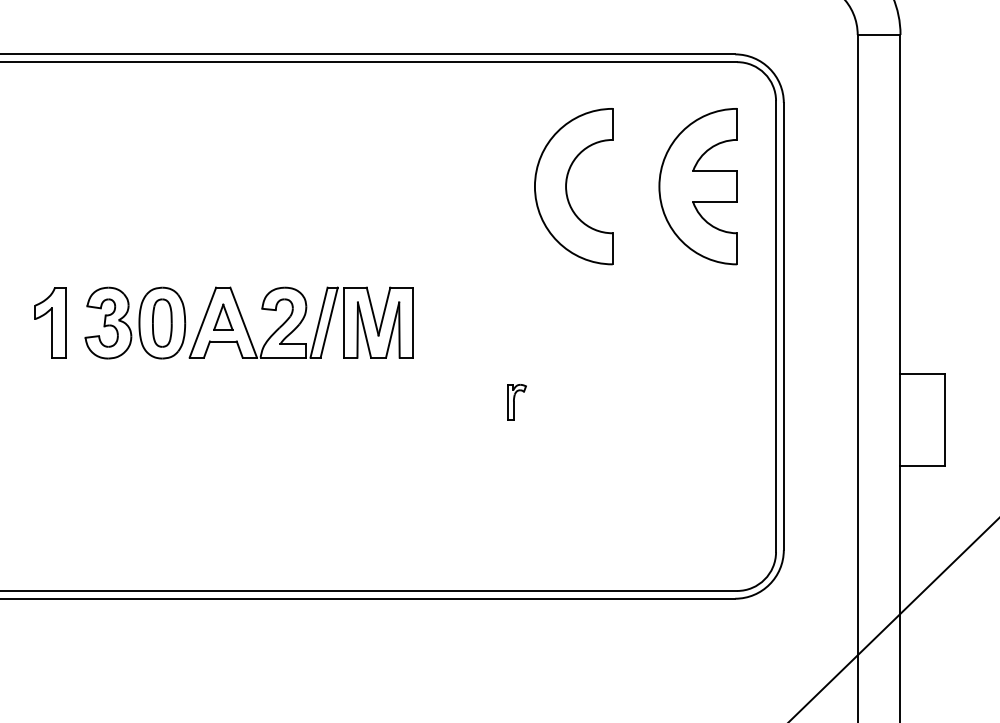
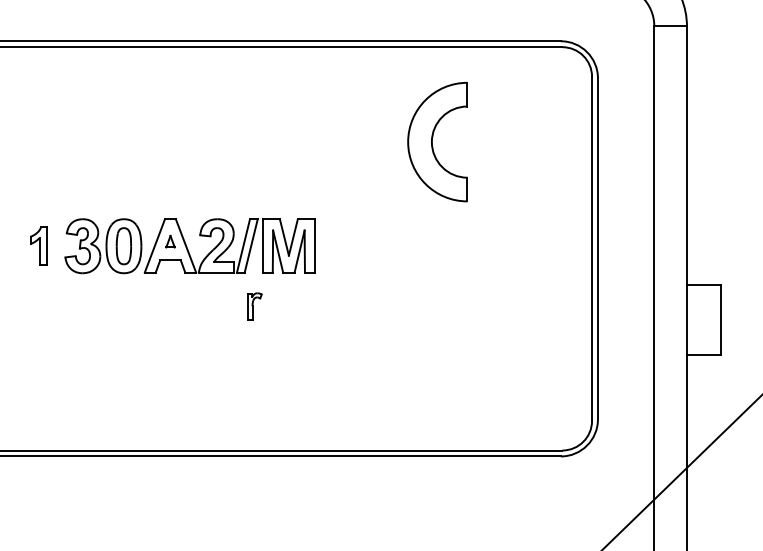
part: (697, 186) -> (532, 142), removed
part: (223, 316) -> (170, 241), size x0.6
part: (50, 322) -> (38, 245), size x0.7
part: (516, 402) -> (254, 306), moved

